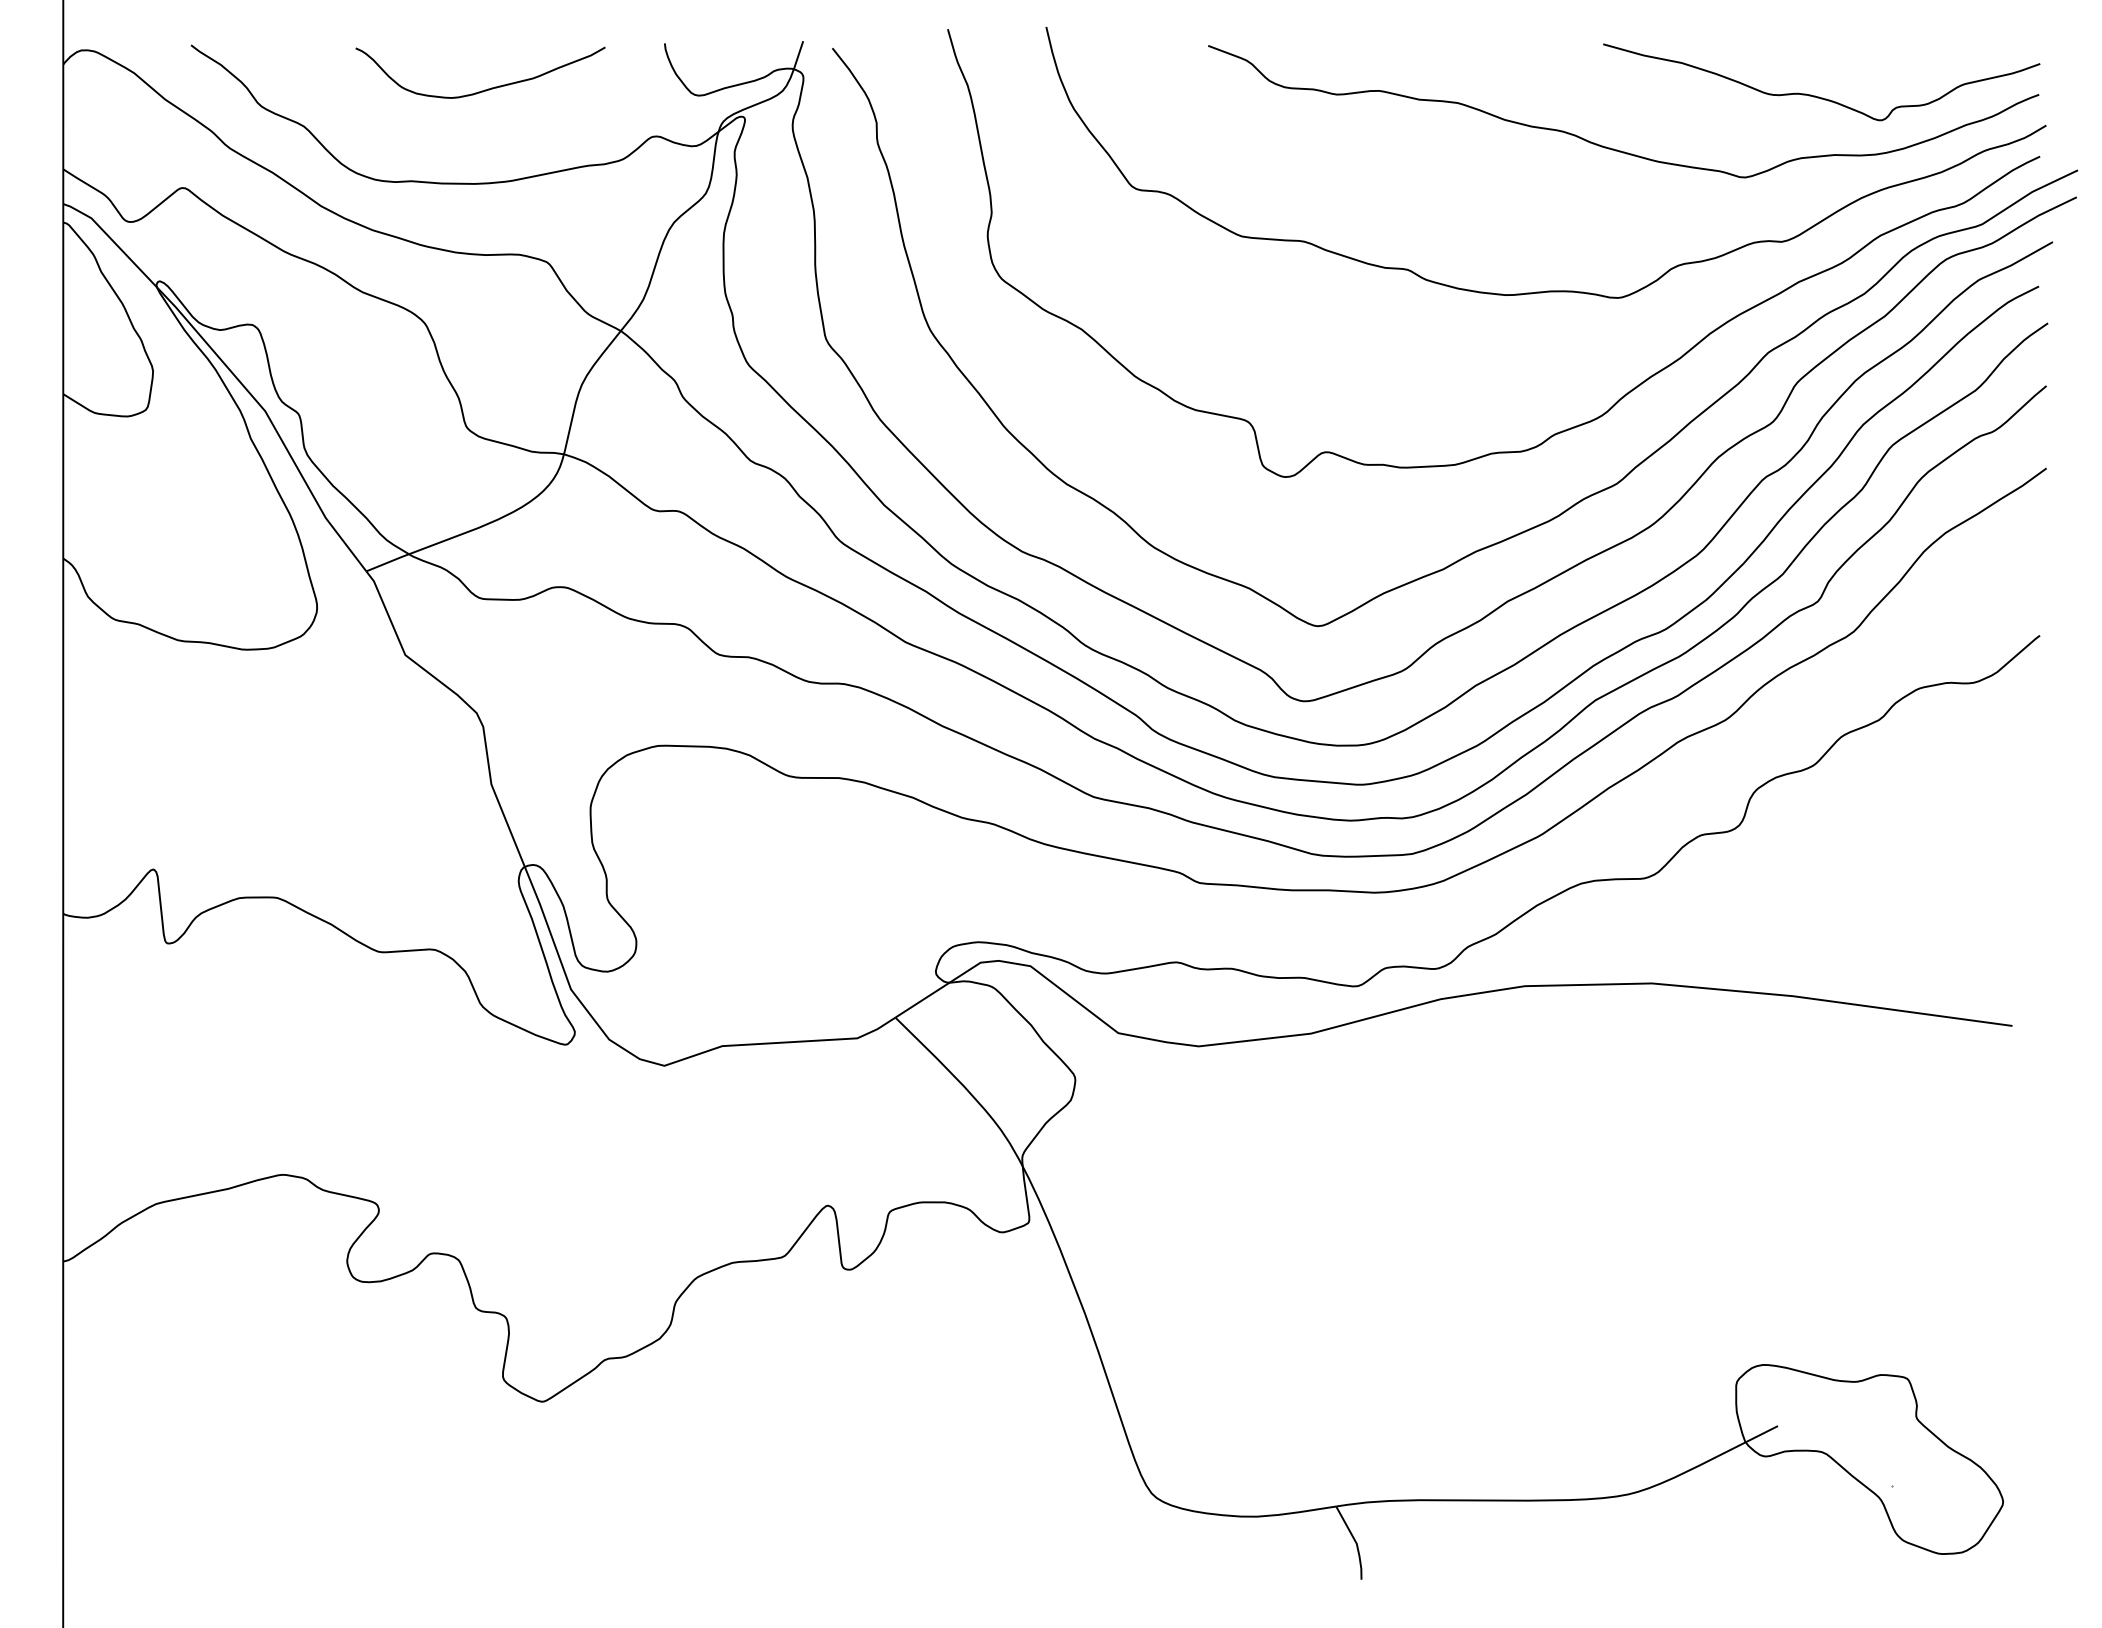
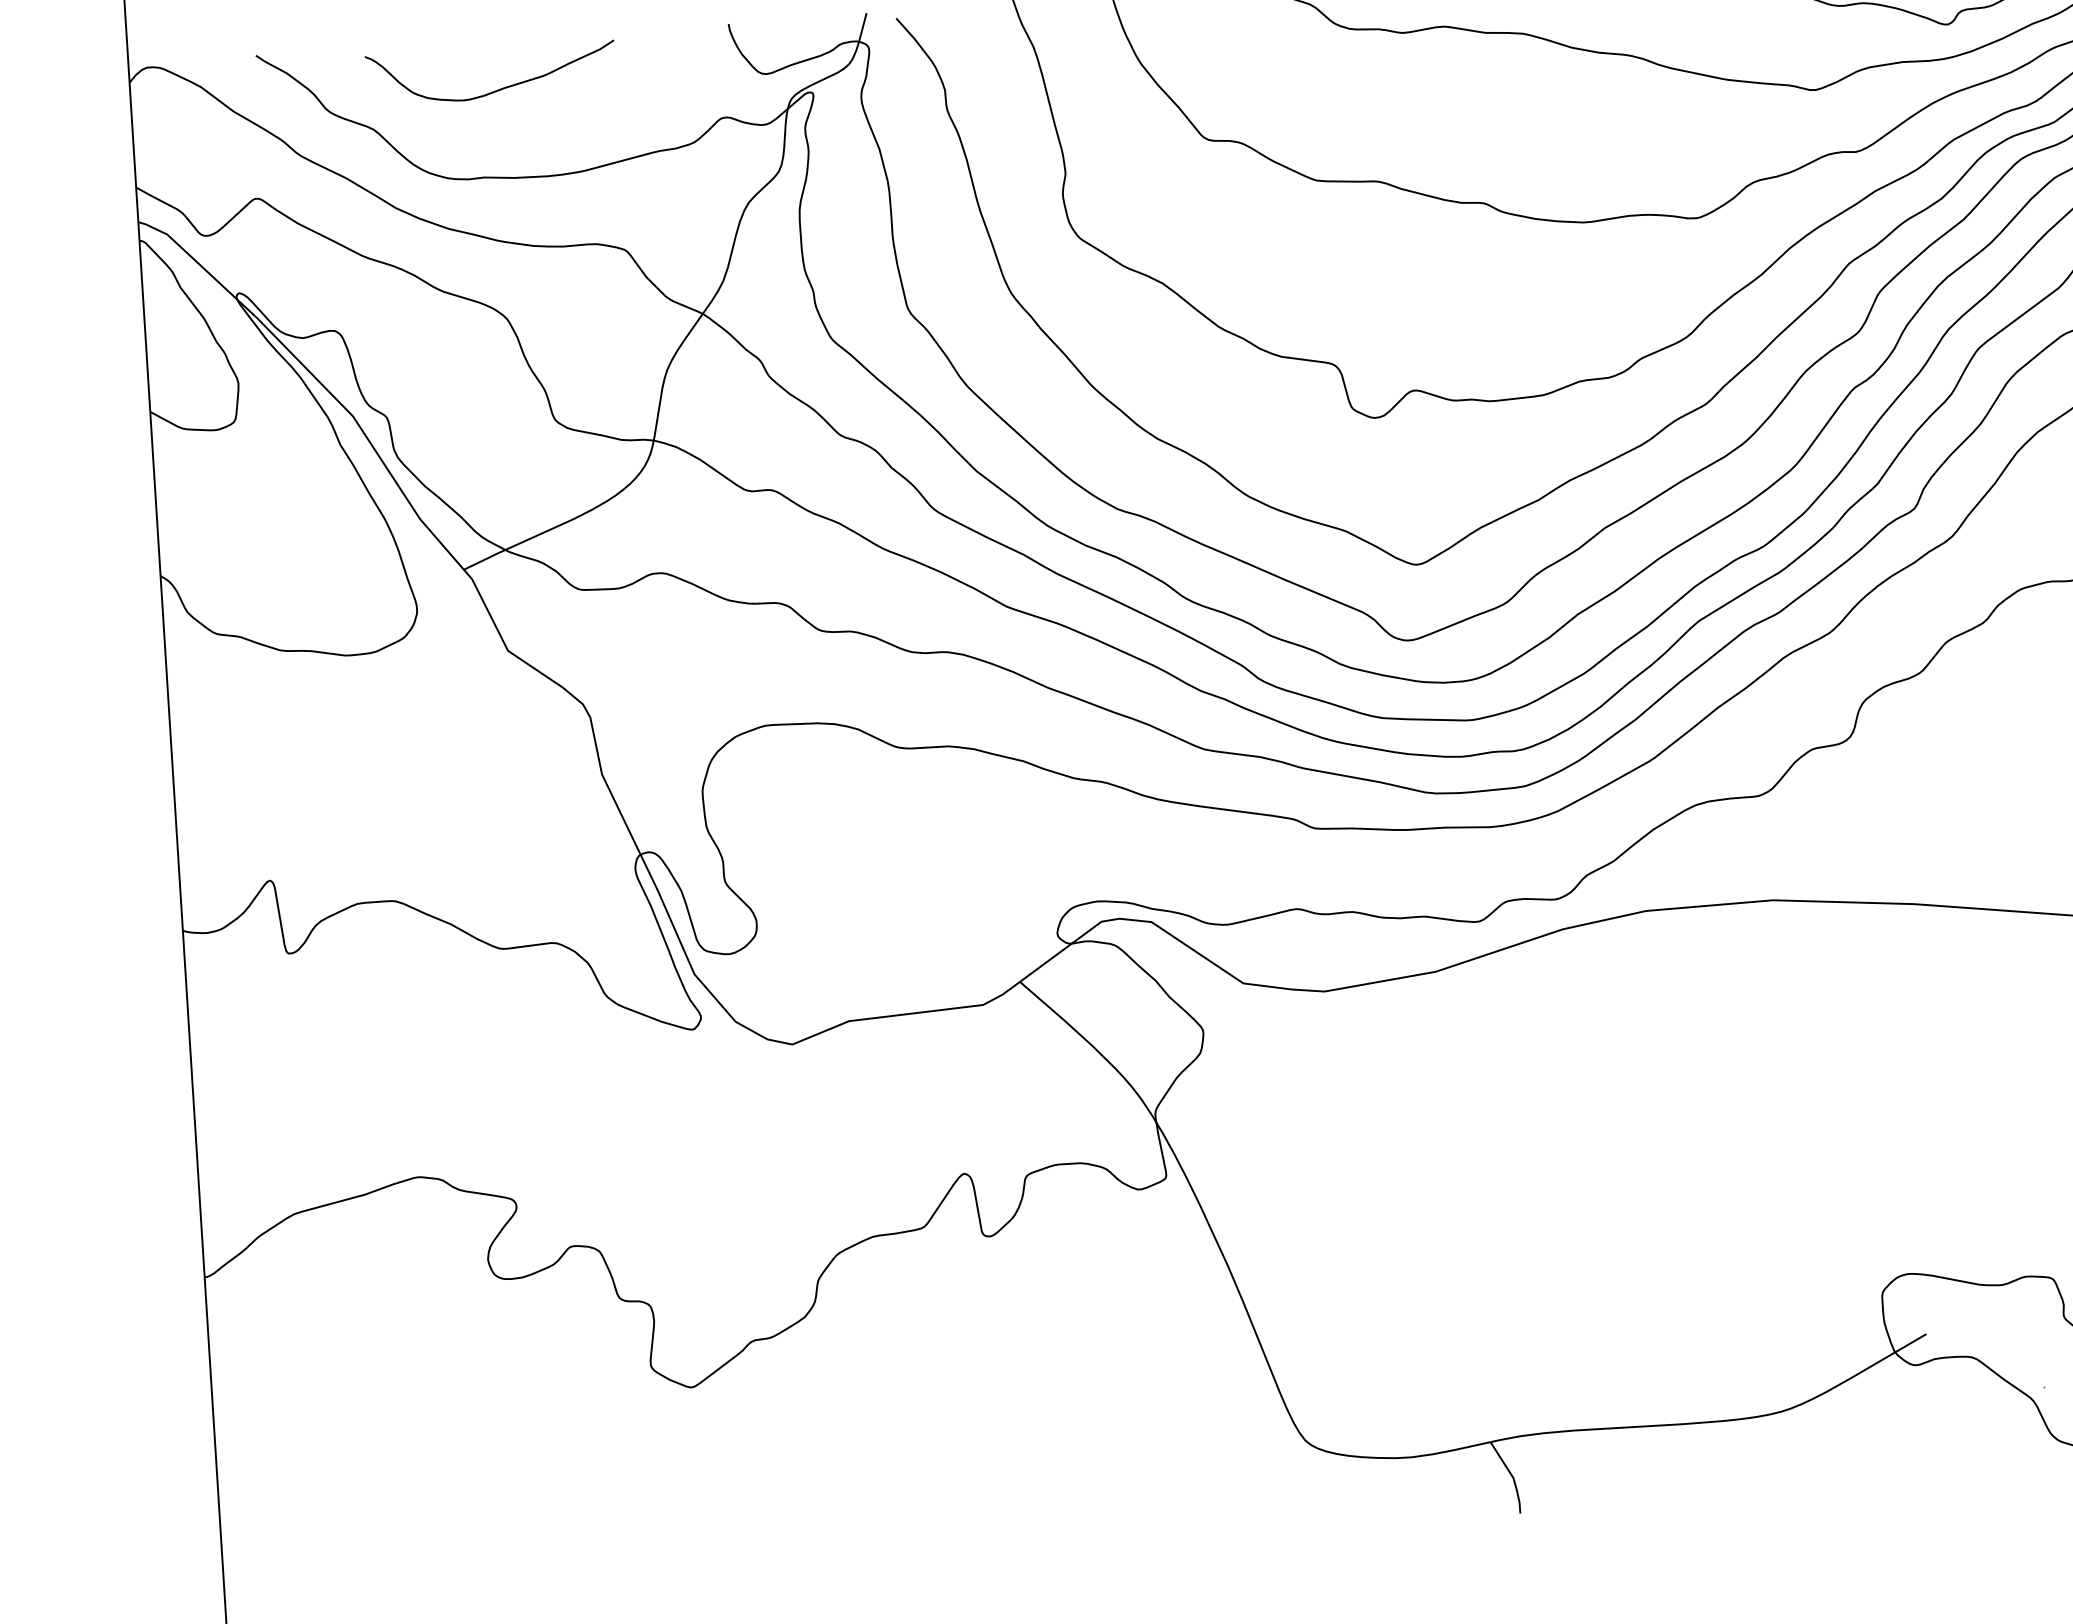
curve: (484, 89) -> (495, 89), moved

